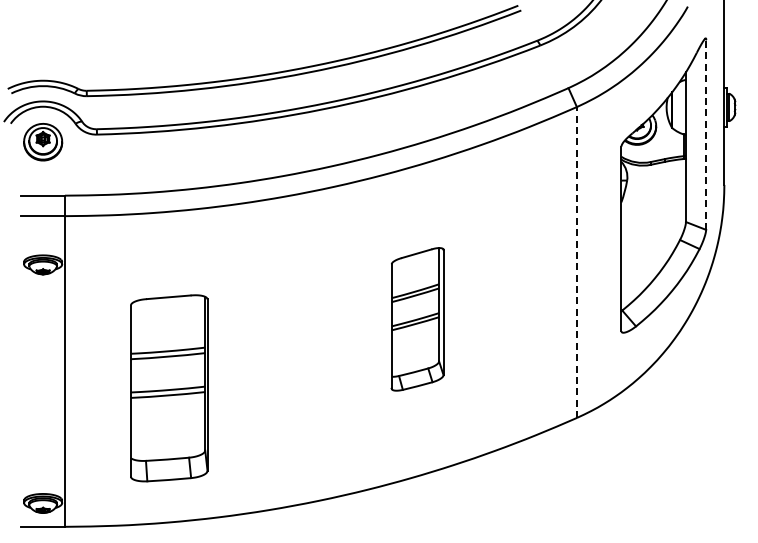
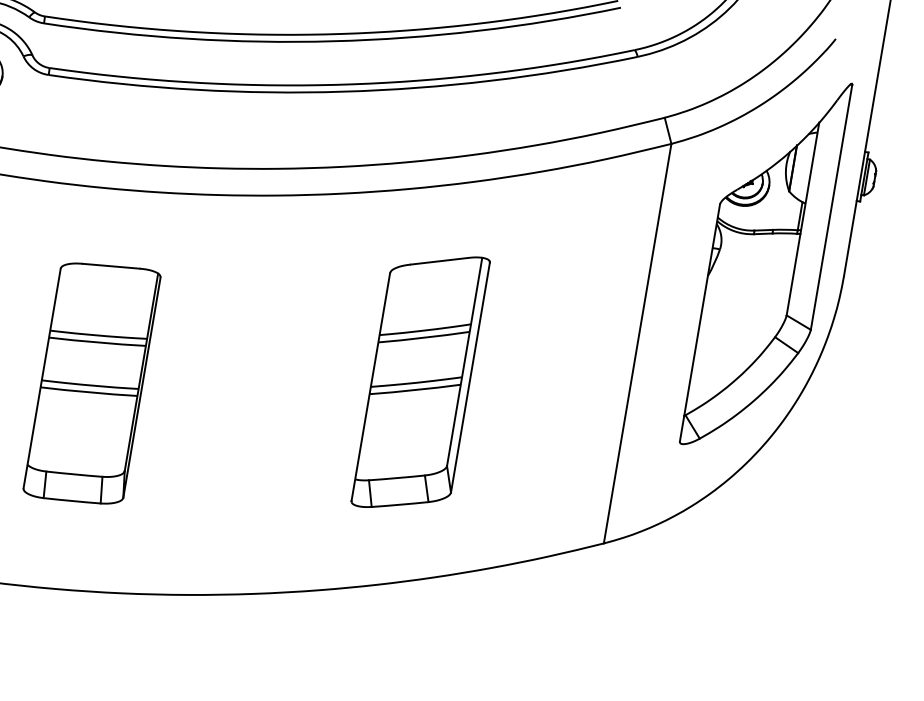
line: (706, 134) -> (832, 207), dashed -> solid
line: (576, 262) -> (637, 343), dashed -> solid
part: (417, 319) -> (420, 382), size x1.43
part: (169, 388) -> (92, 383), moved

